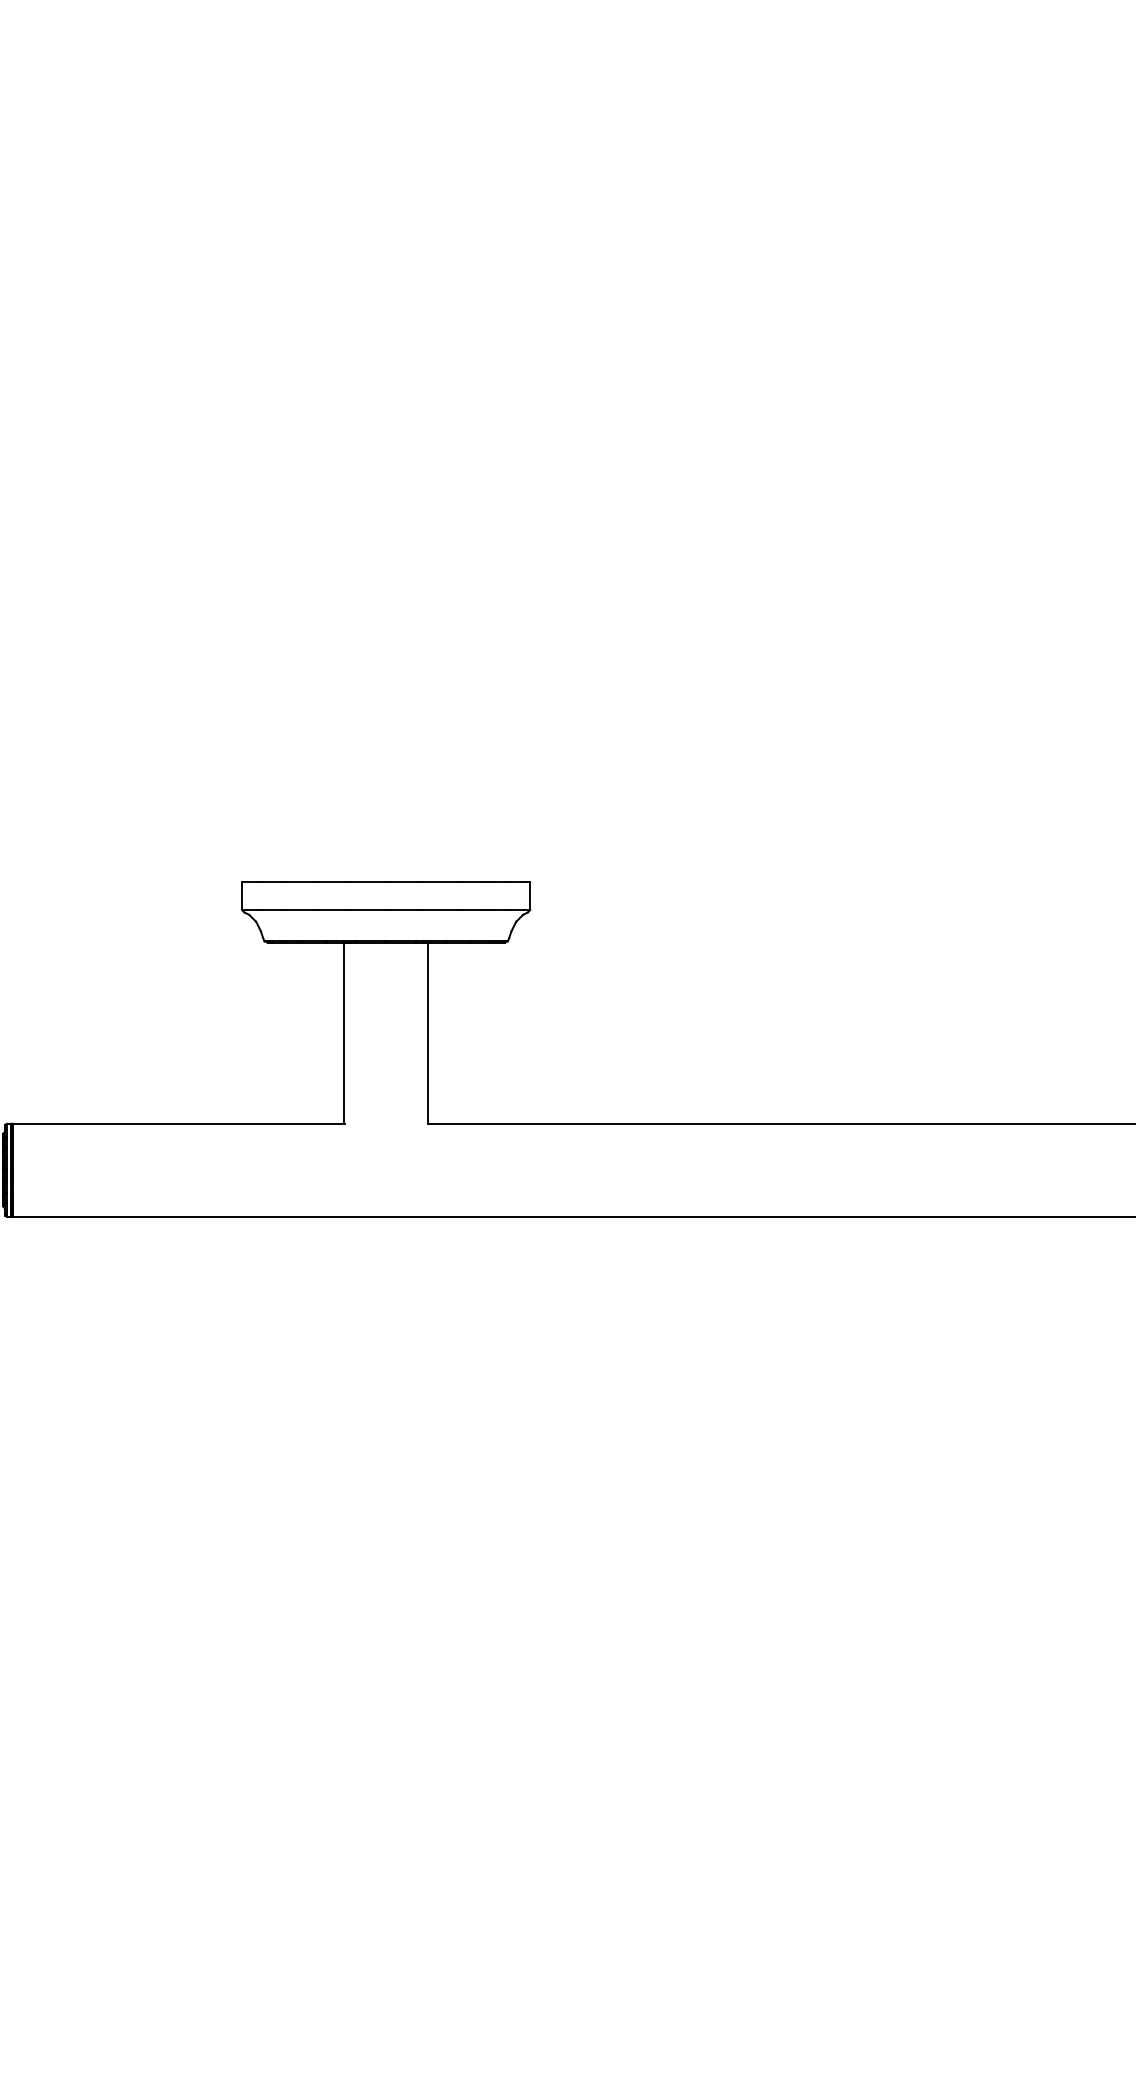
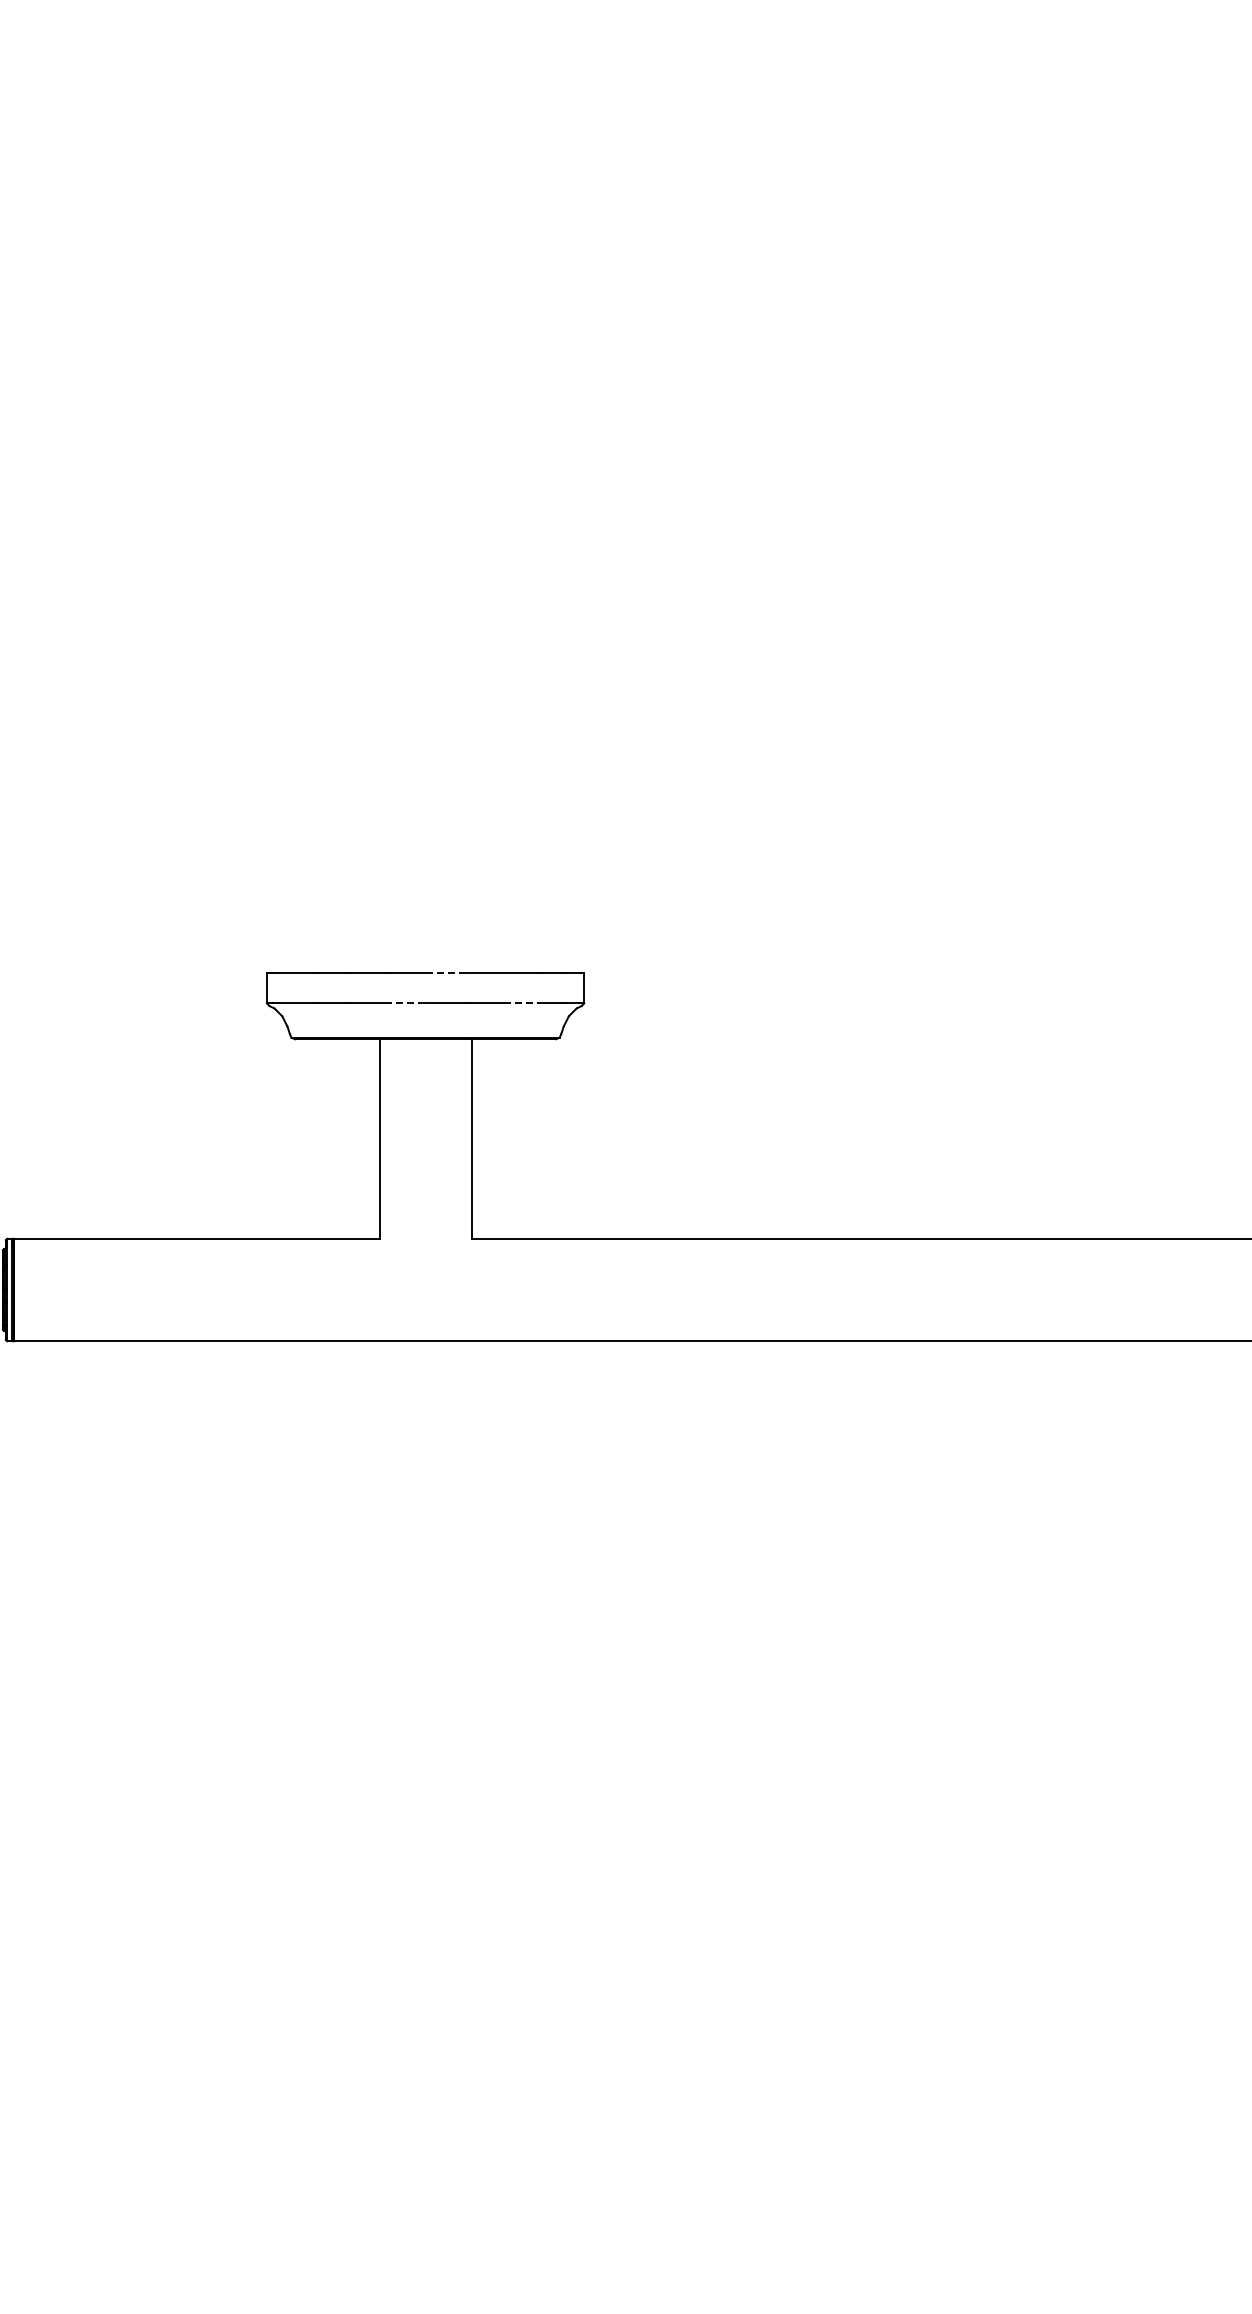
line: (405, 882) -> (446, 972), solid -> dashed
line: (367, 910) -> (405, 1003), solid -> dashed
line: (473, 910) -> (521, 1003), solid -> dashed

